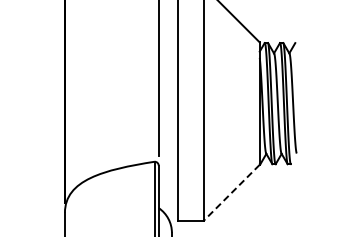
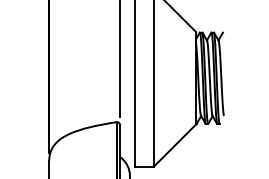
line: (231, 192) -> (174, 145), dashed -> solid

